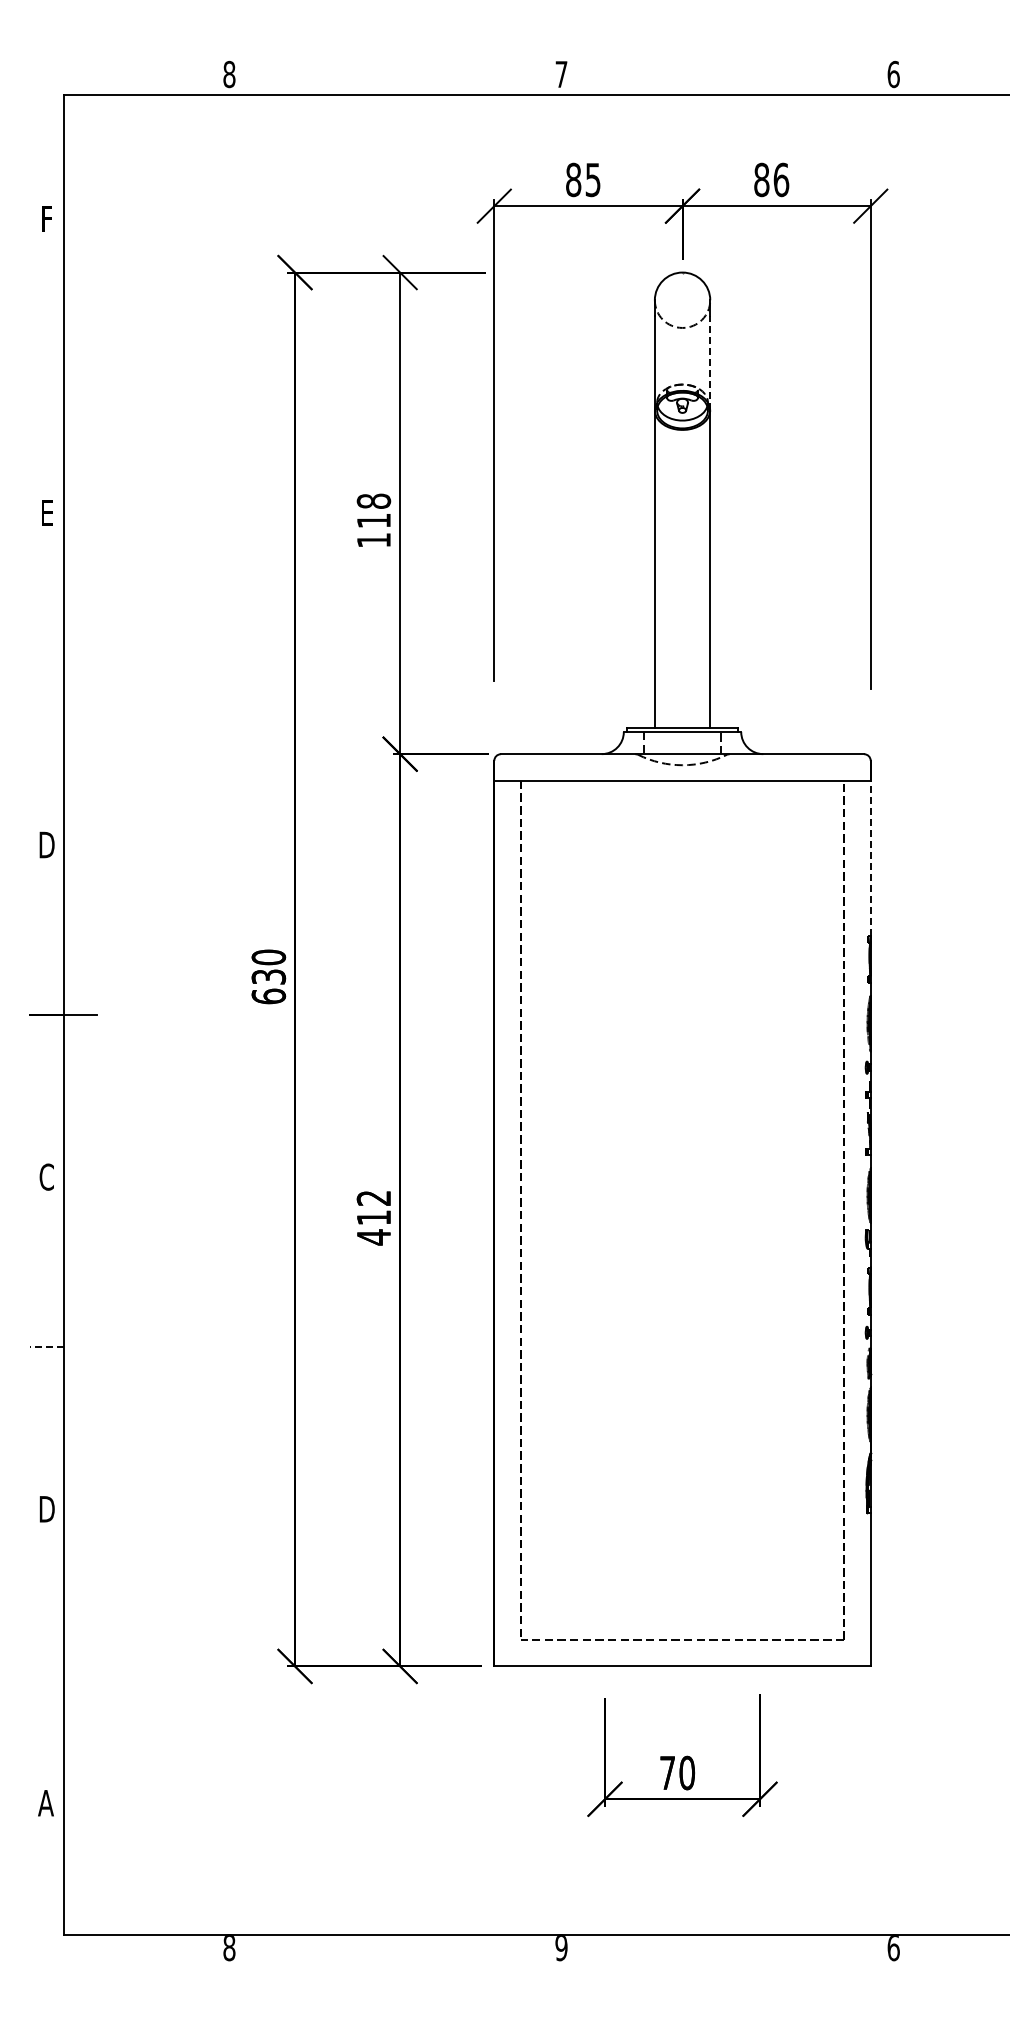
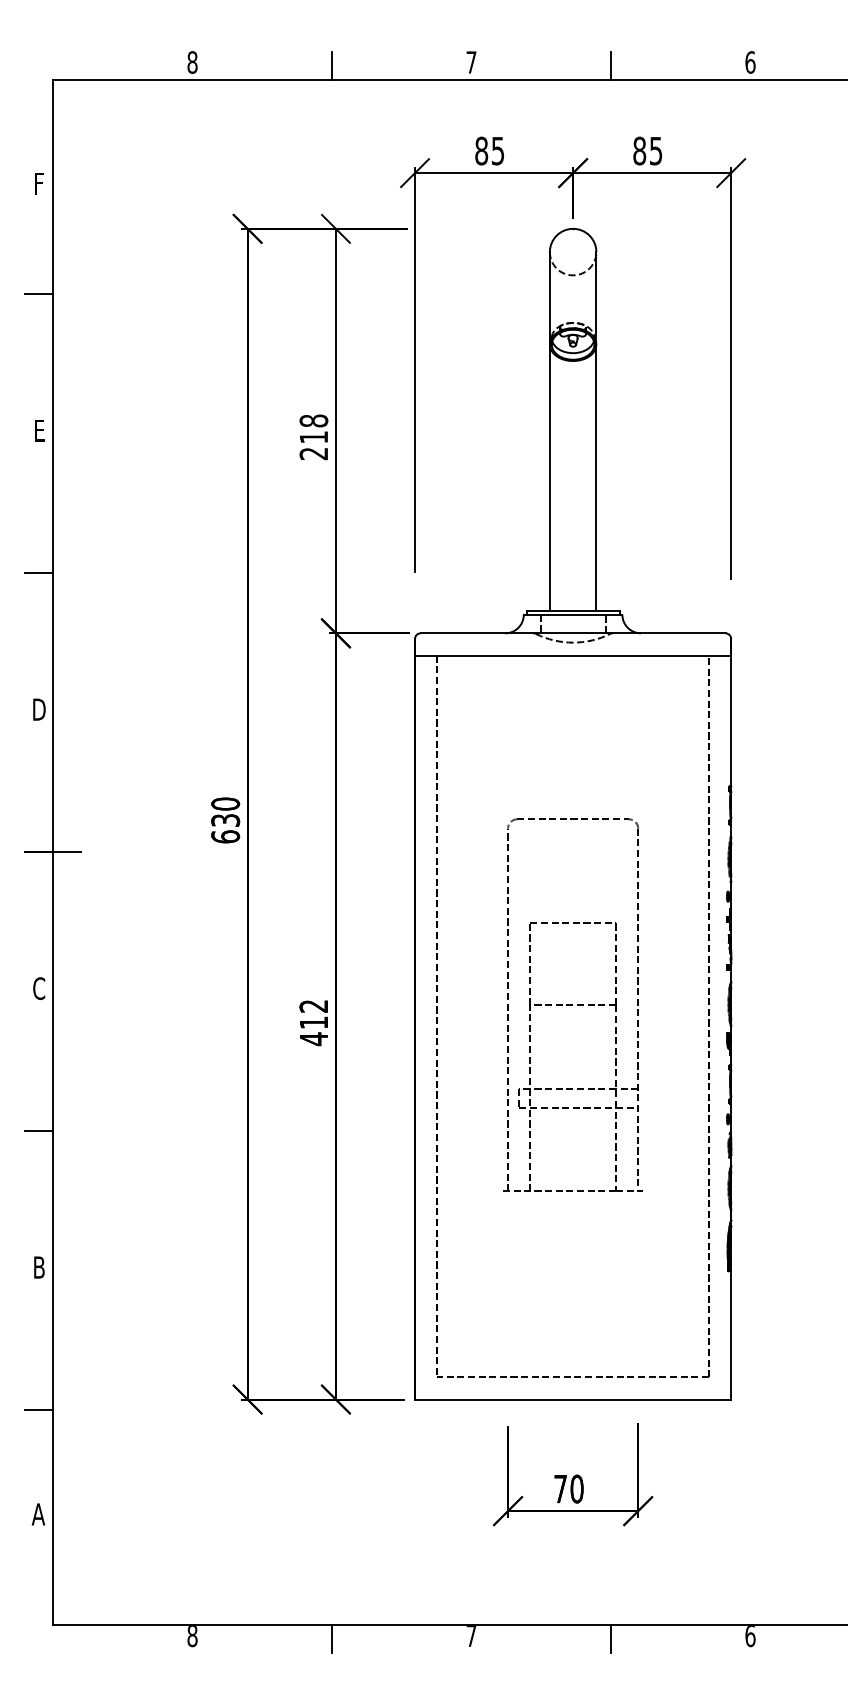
line: (395, 77) -> (332, 65), added
line: (727, 77) -> (610, 65), added
text: (781, 179) -> (656, 150), 86 -> 85
line: (46, 350) -> (38, 294), added
line: (710, 363) -> (596, 305), dashed -> solid
text: (373, 540) -> (313, 453), 118 -> 218
line: (46, 682) -> (38, 573), added
line: (870, 858) -> (730, 720), dashed -> solid
part: (682, 1196) -> (573, 1004), added
line: (47, 1347) -> (39, 1131), dashed -> solid
text: (46, 1509) -> (38, 1267), D -> B
line: (46, 1679) -> (38, 1410), added
text: (561, 1948) -> (471, 1636), 9 -> 7
line: (395, 1951) -> (332, 1638), added
line: (727, 1951) -> (610, 1638), added

